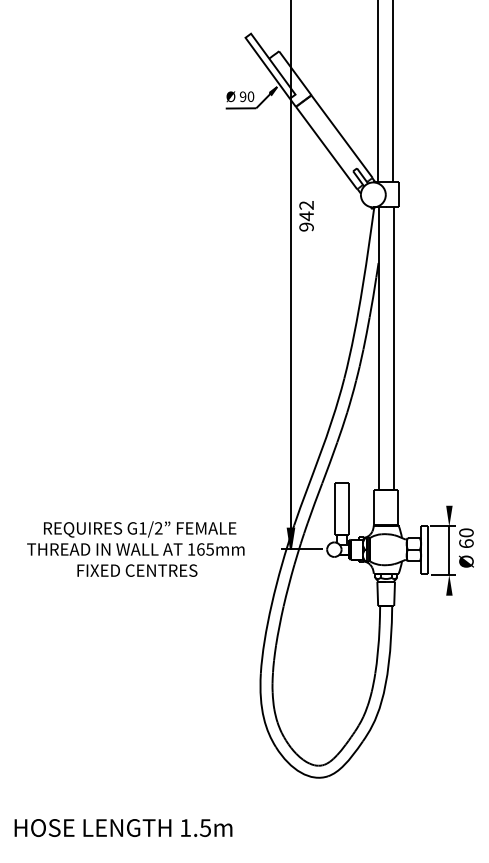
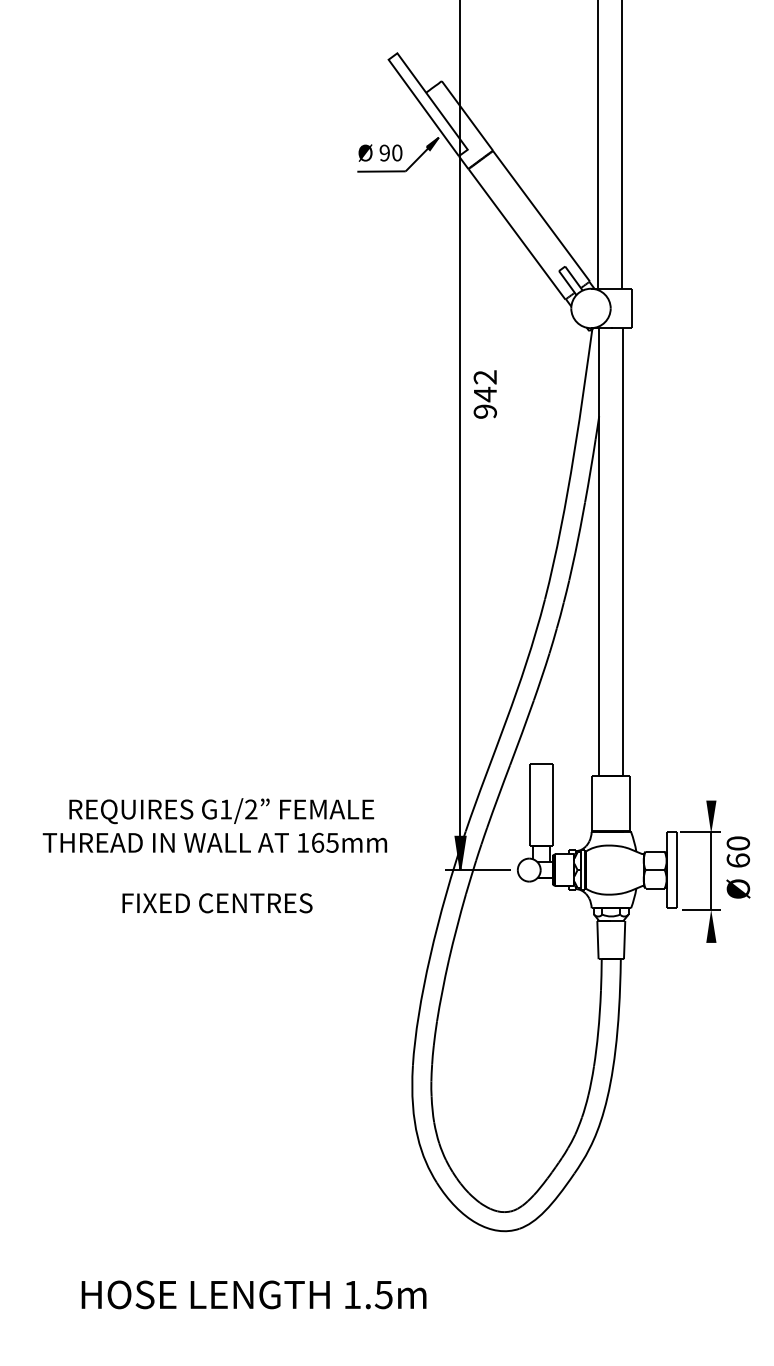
text: (306, 216) -> (485, 394), moved
text: (135, 538) -> (214, 825), moved
text: (123, 827) -> (254, 1294), moved

